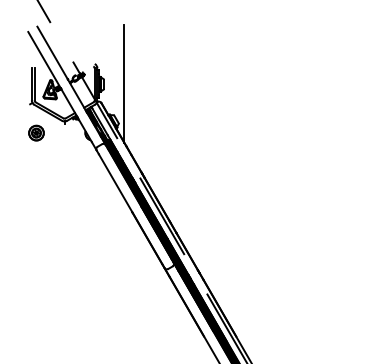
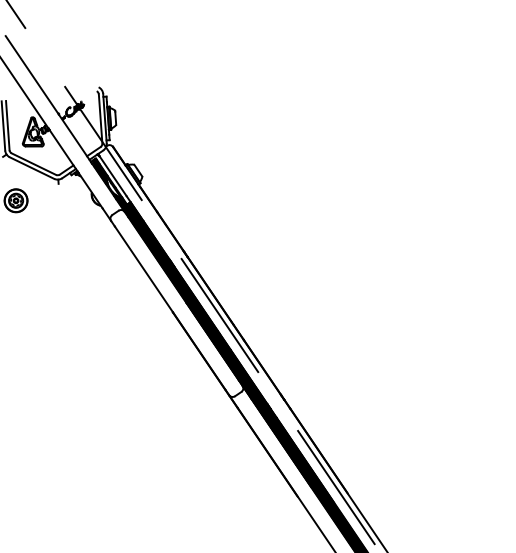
line: (124, 83) -> (146, 114), removed

